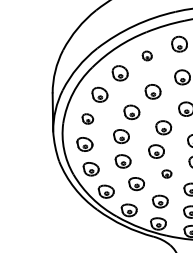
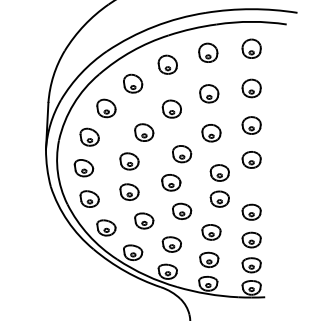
part: (147, 55) -> (167, 64), size x1.67
part: (87, 118) -> (89, 136), size x1.43
part: (167, 173) -> (182, 210), size x1.67

